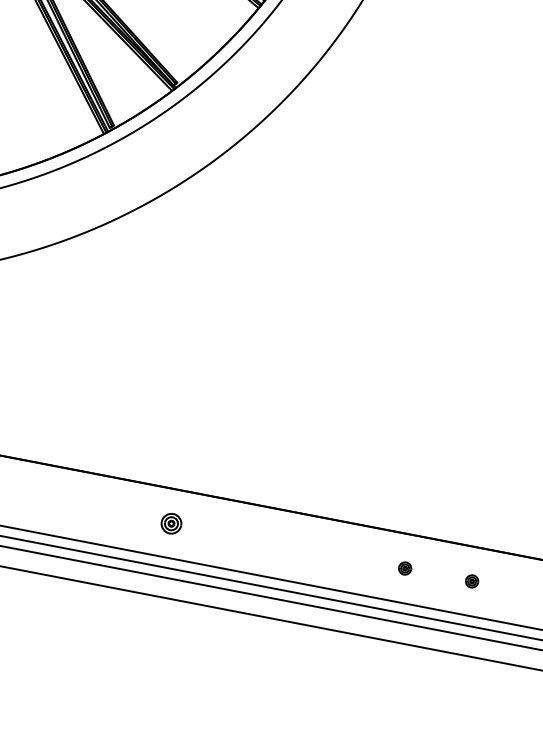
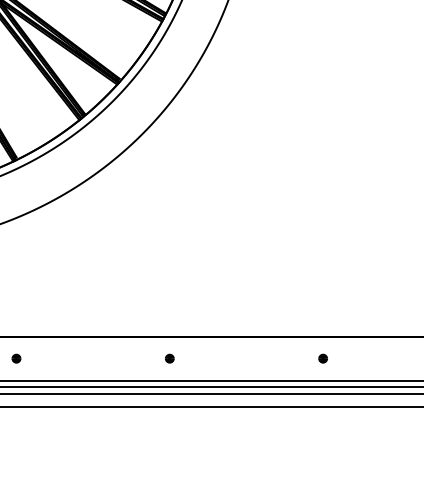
part: (171, 523) -> (169, 358), size x0.62
part: (471, 580) -> (366, 358), removed

